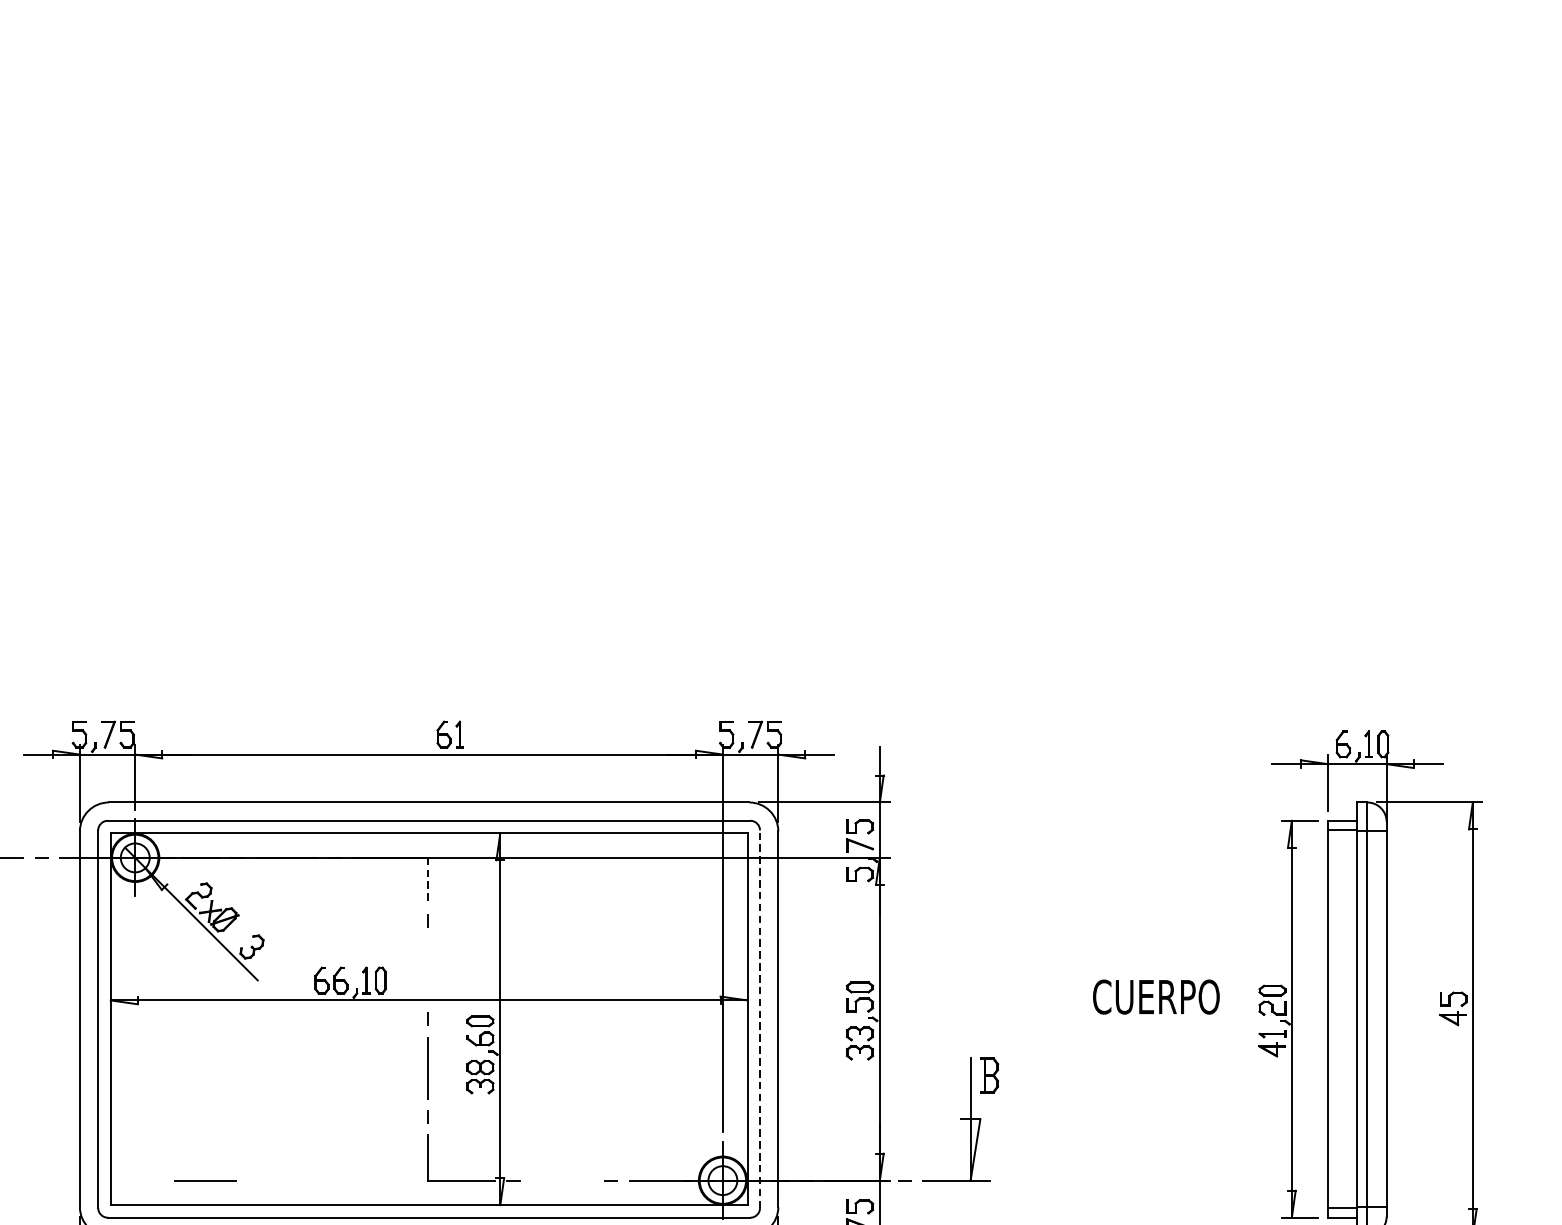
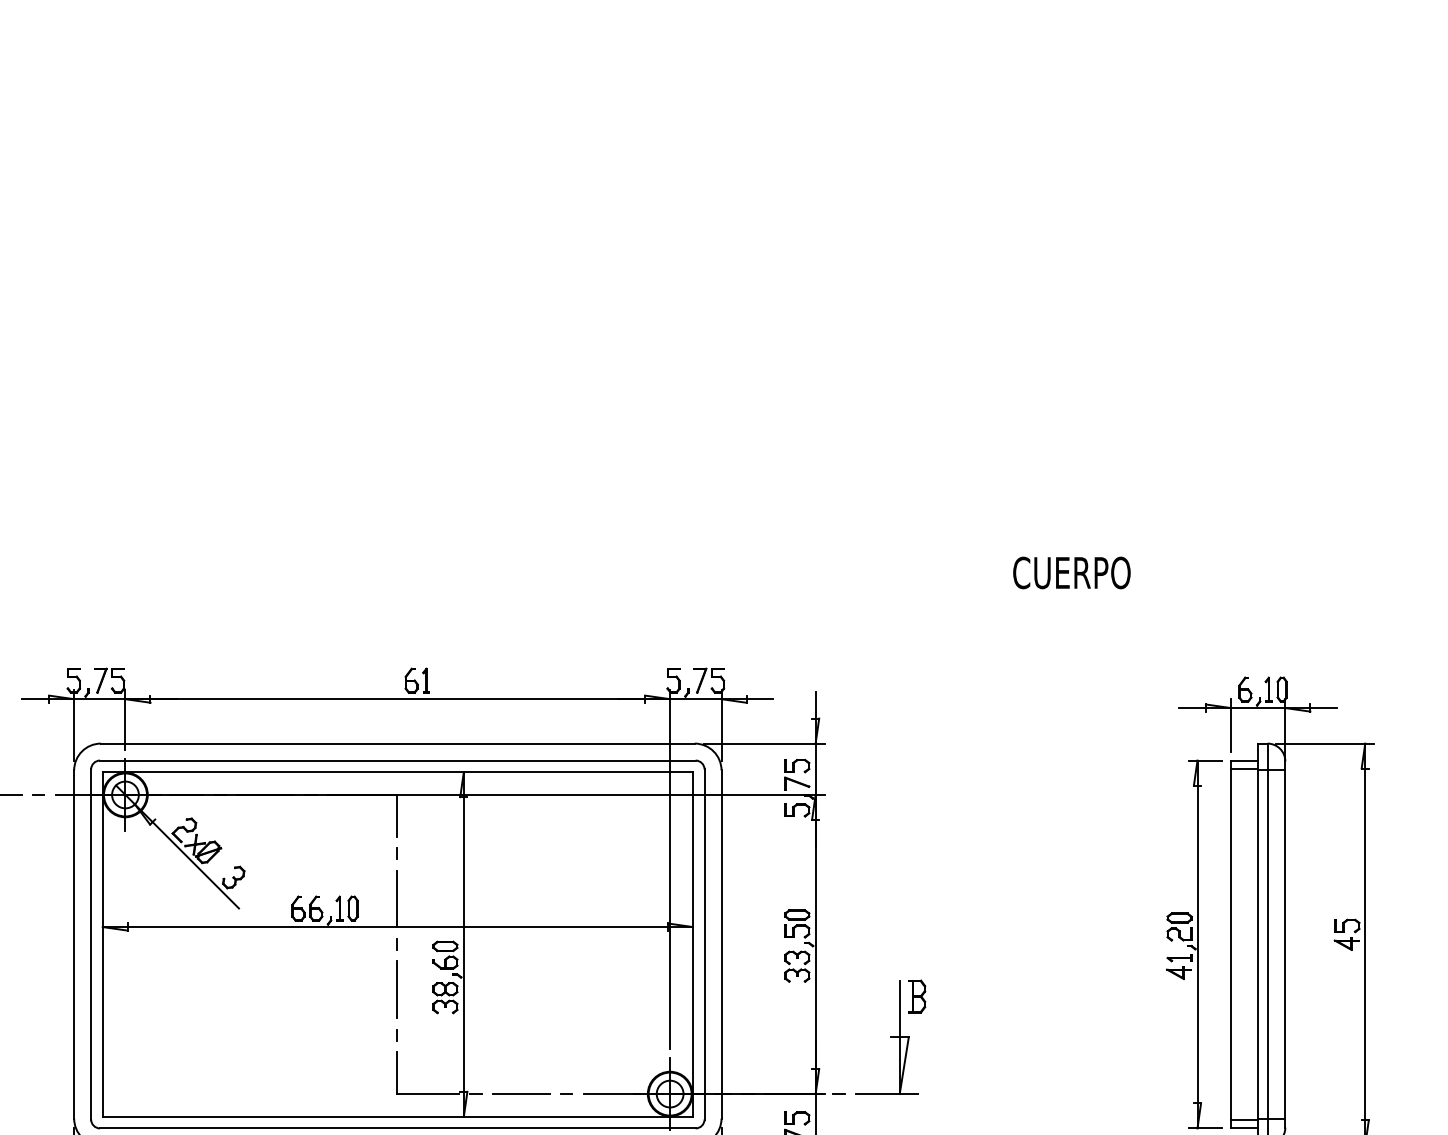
line: (428, 880) -> (397, 815), dashed -> solid
line: (428, 969) -> (397, 898), added
text: (1155, 996) -> (1071, 572), moved
line: (759, 1019) -> (704, 944), dashed -> solid
line: (205, 1180) -> (521, 1093), moved

